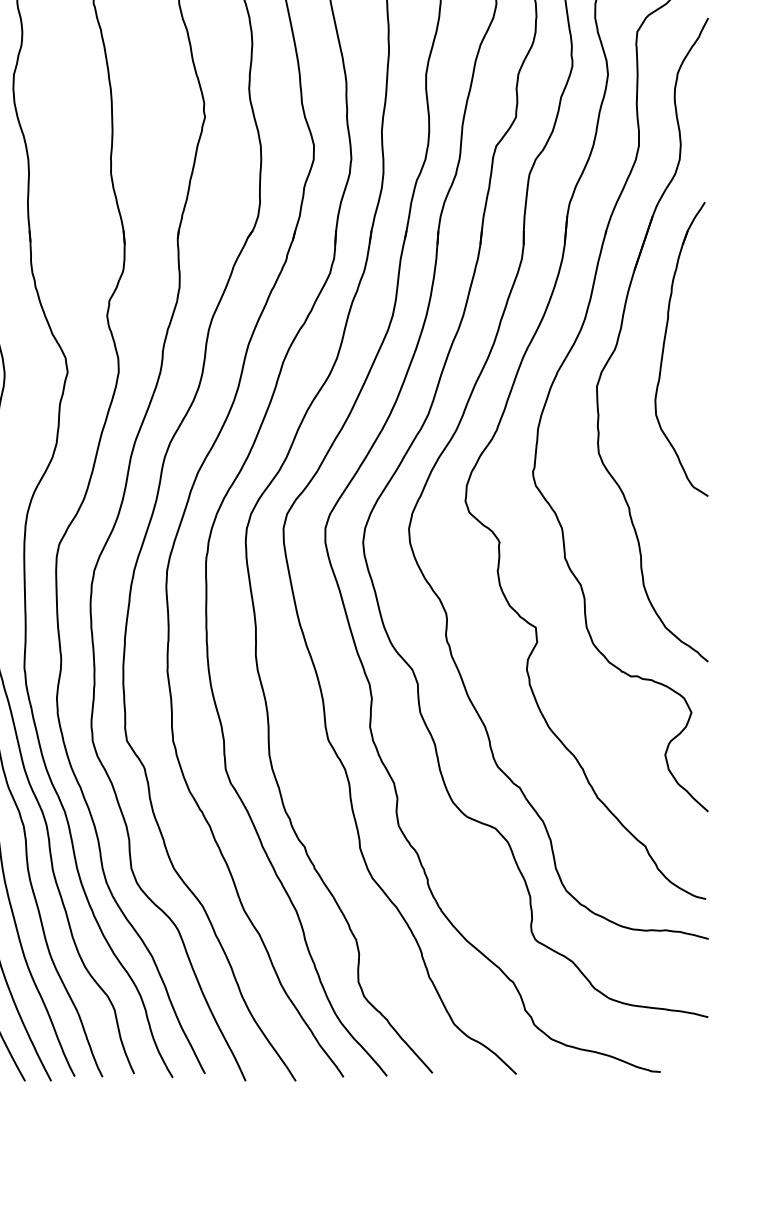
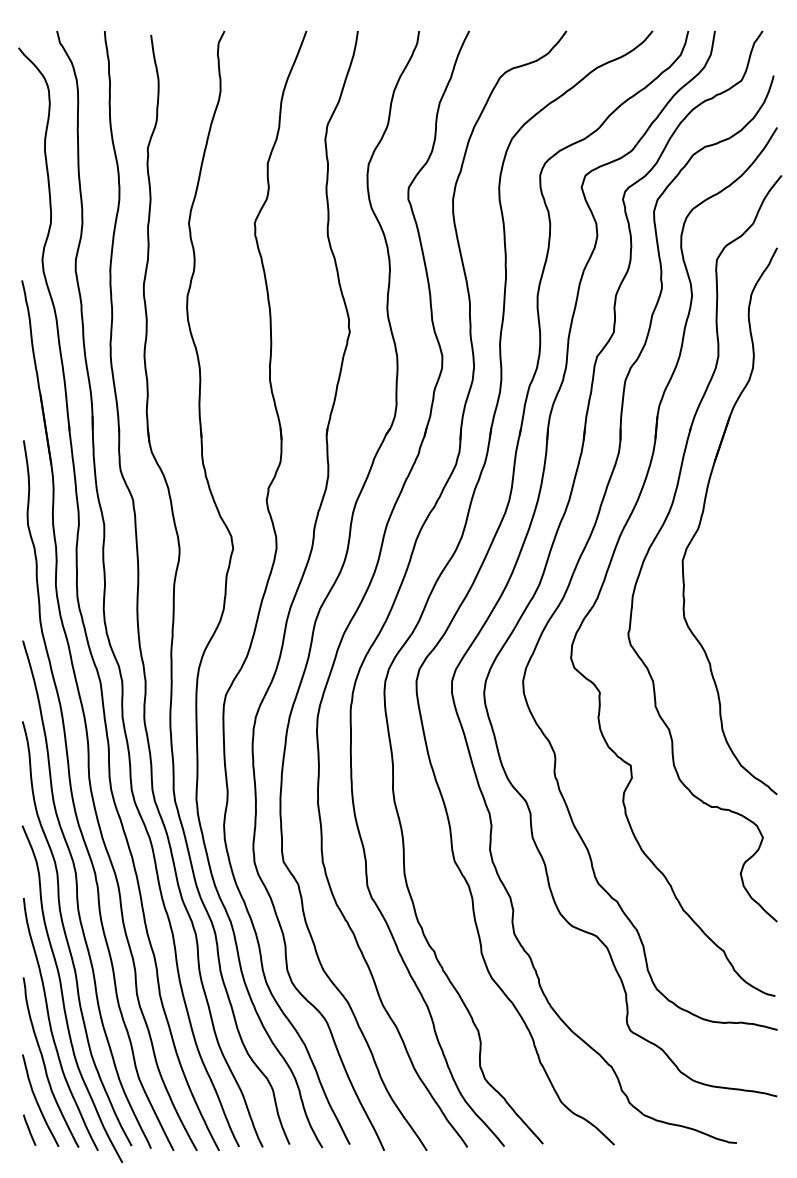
part: (665, 347) -> (740, 527), removed

